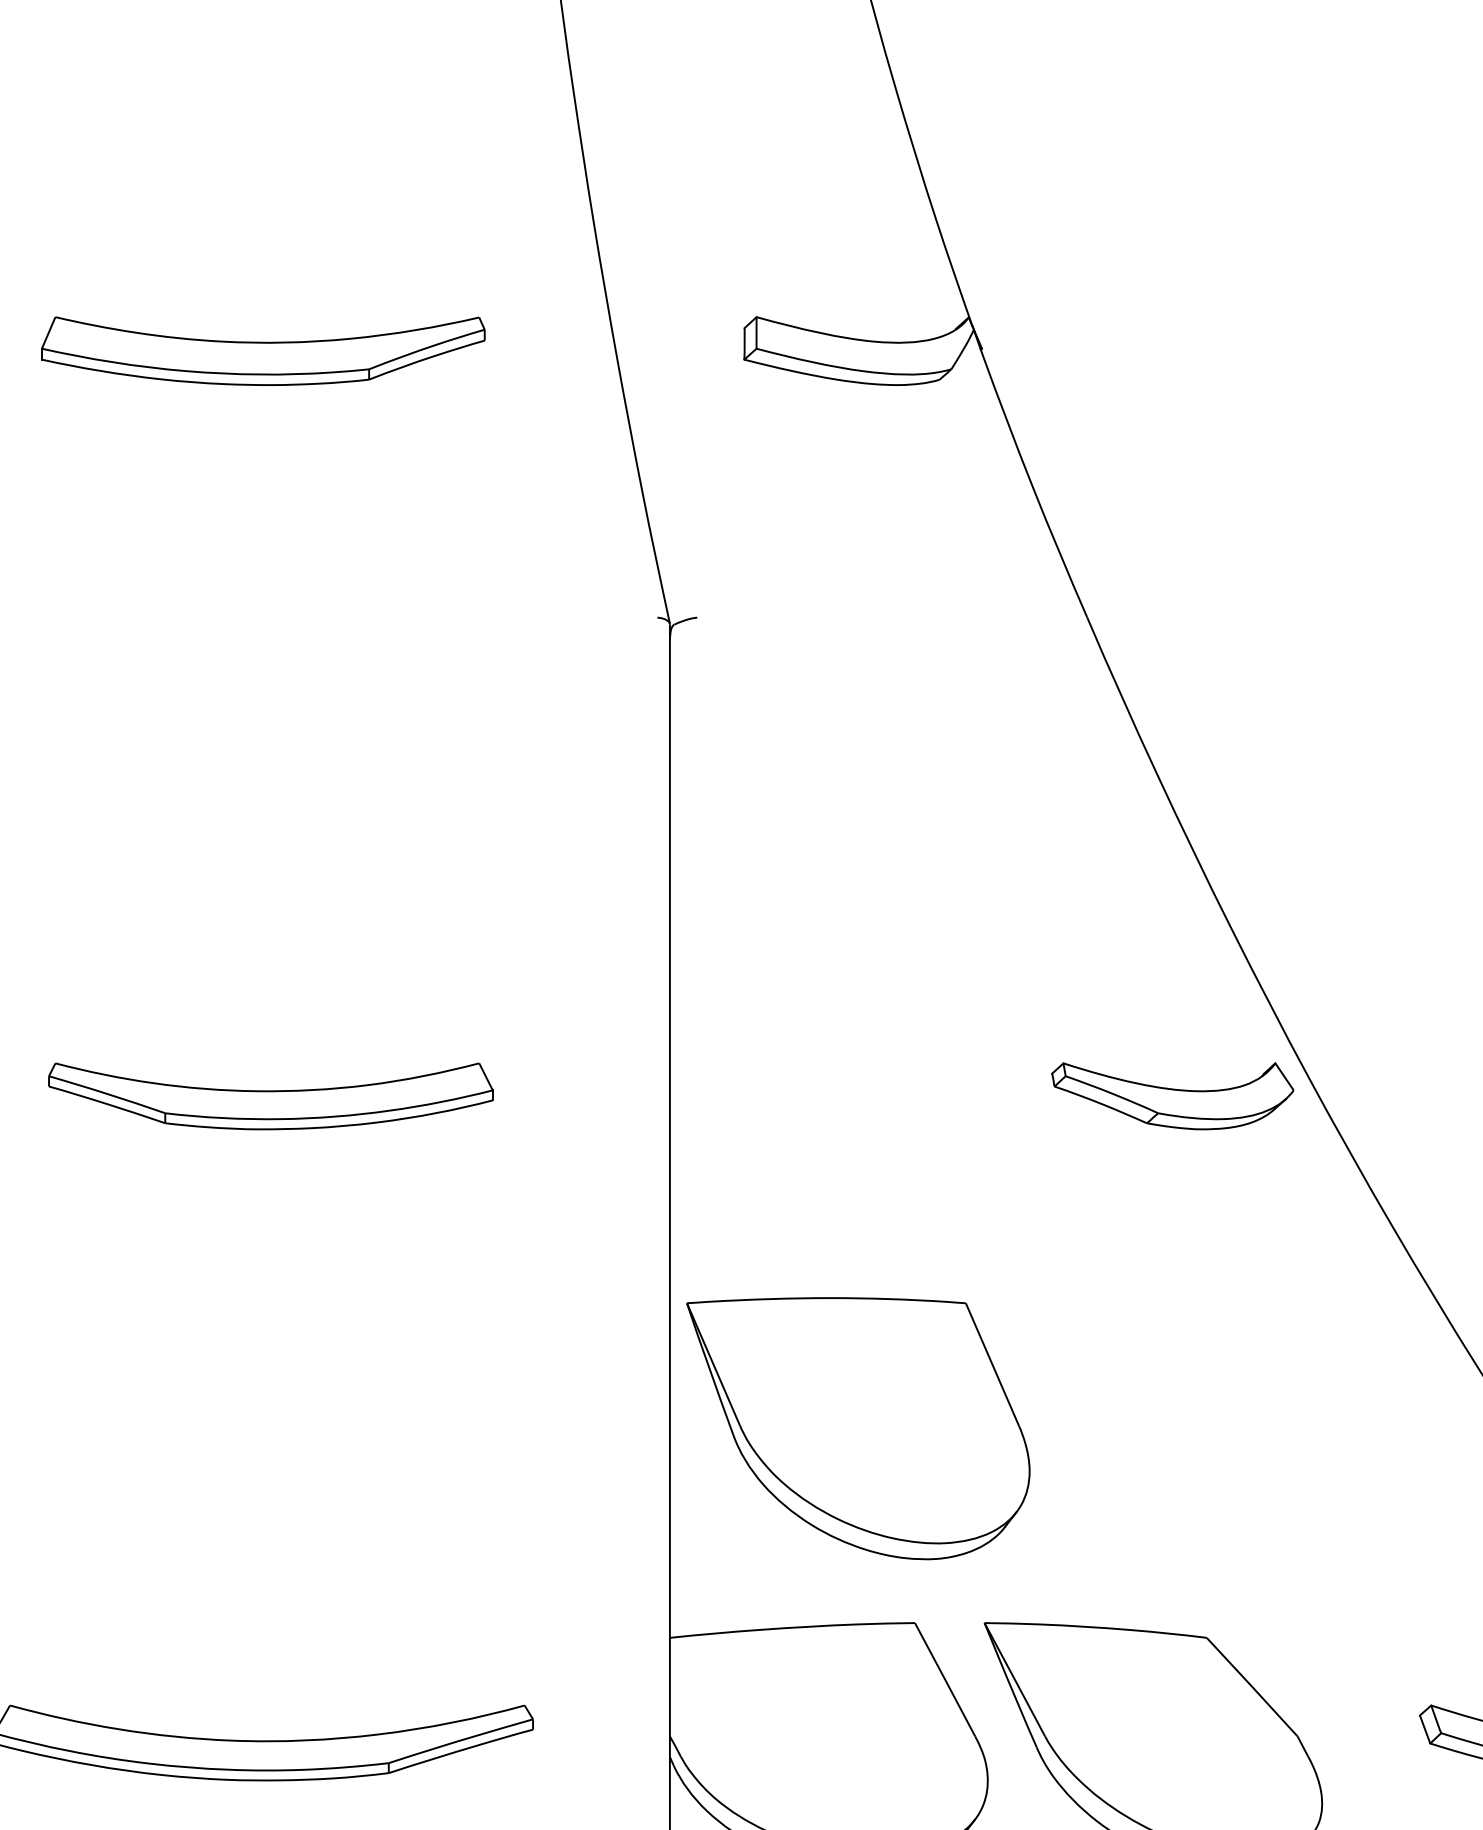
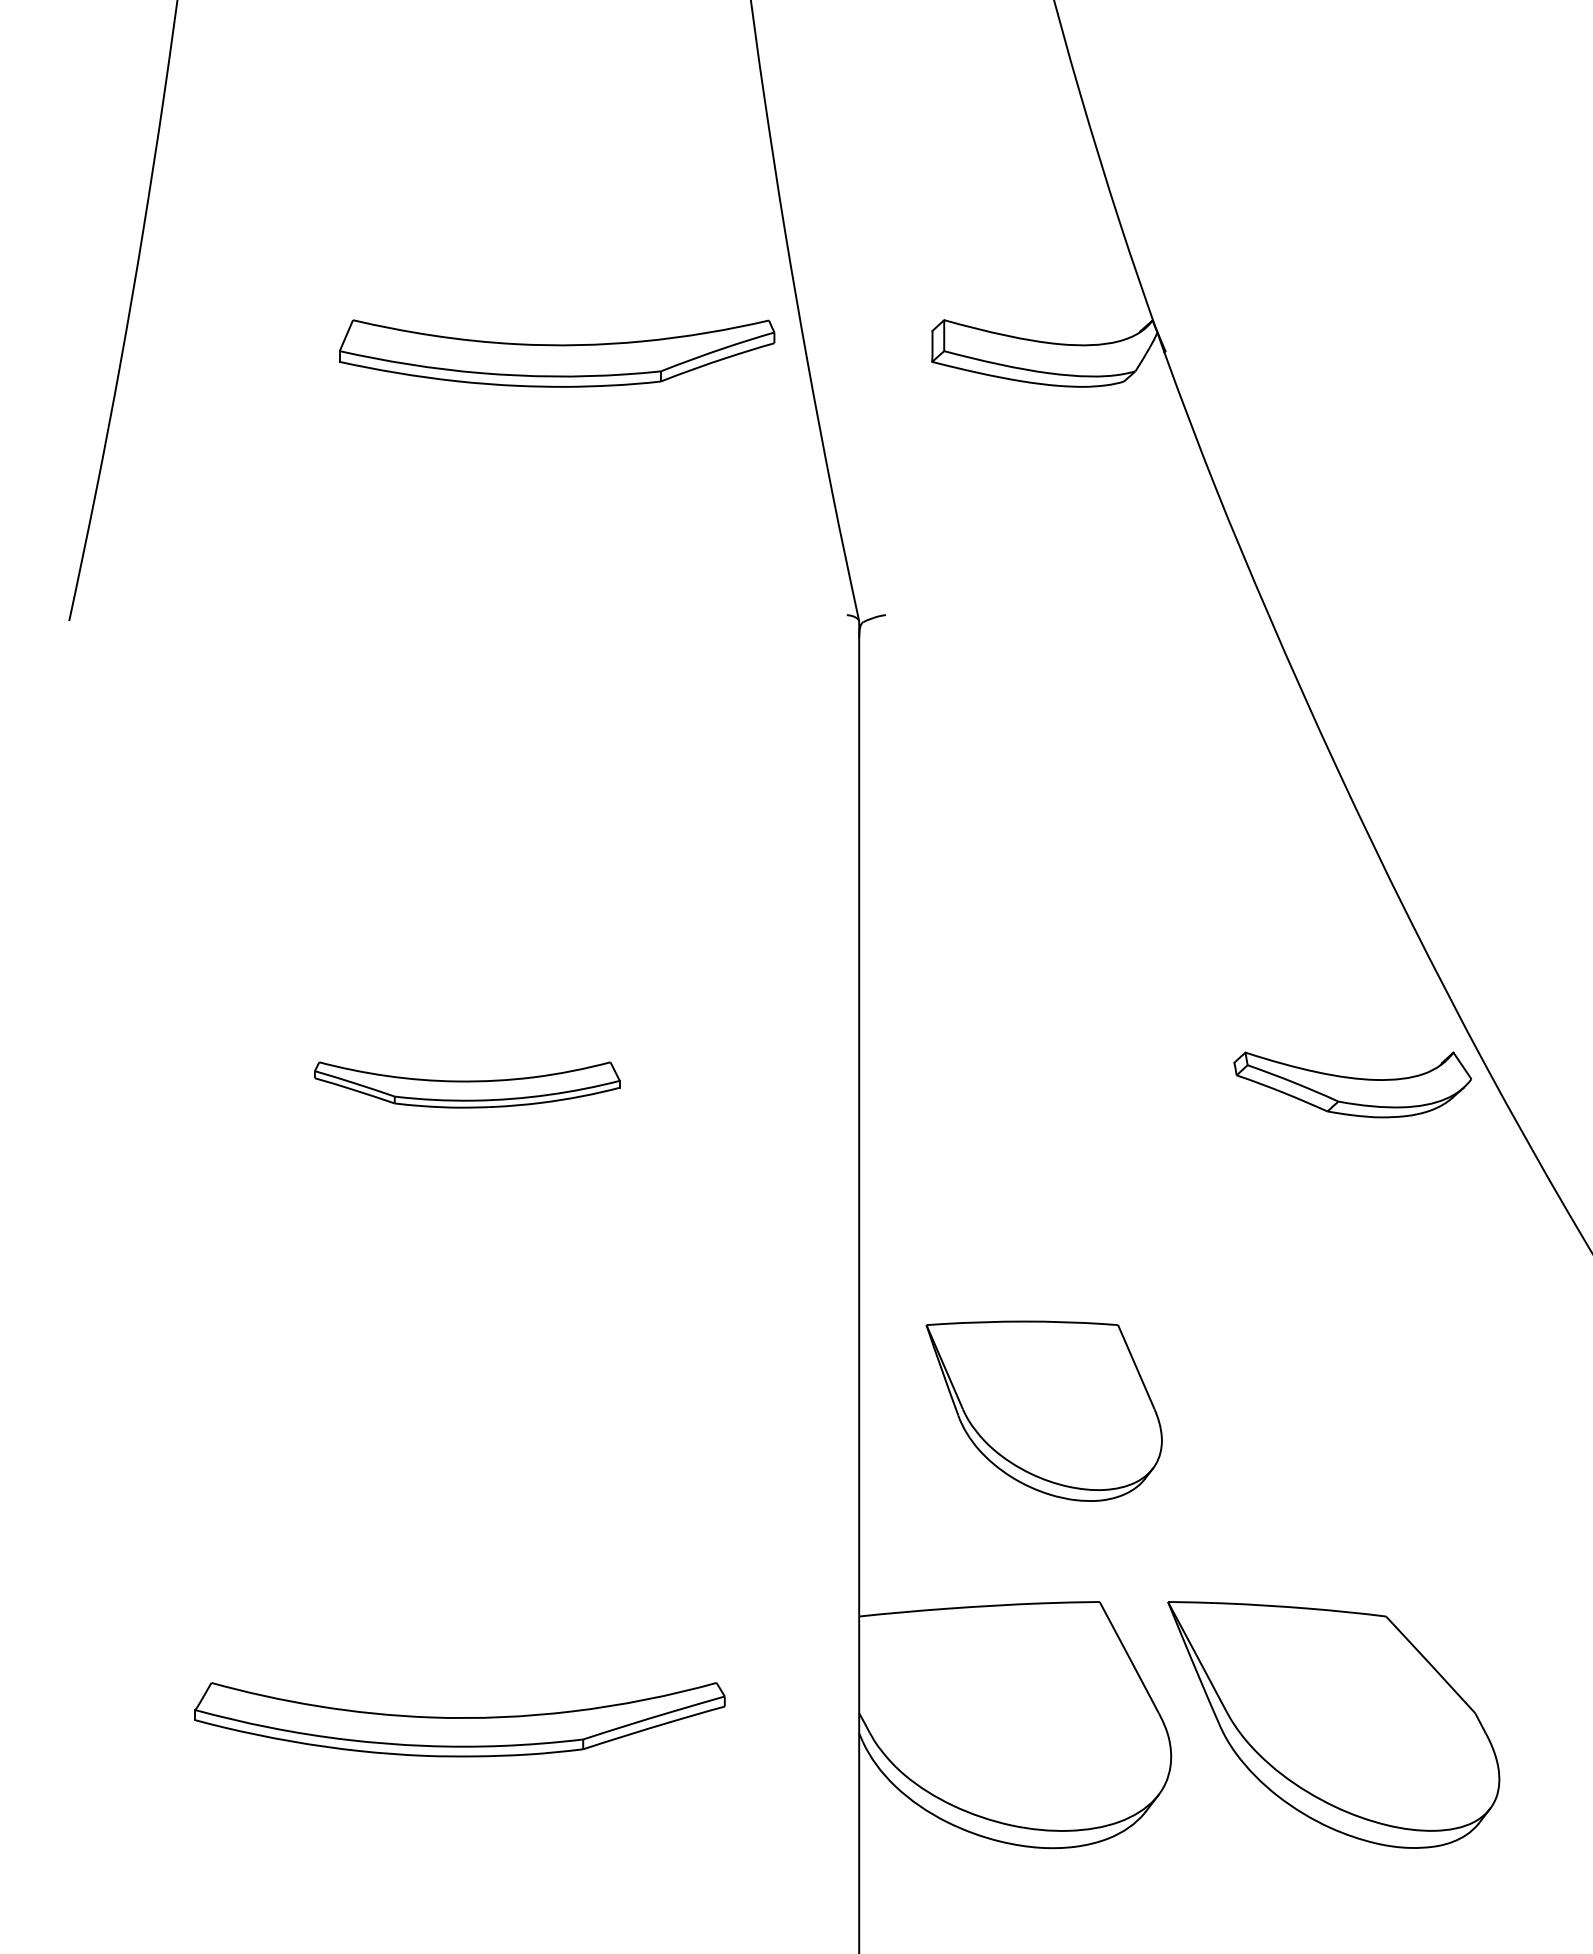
part: (263, 351) -> (557, 353), moved
part: (269, 1095) -> (466, 1084), size x0.7
part: (858, 1428) -> (1044, 1411), size x0.7

